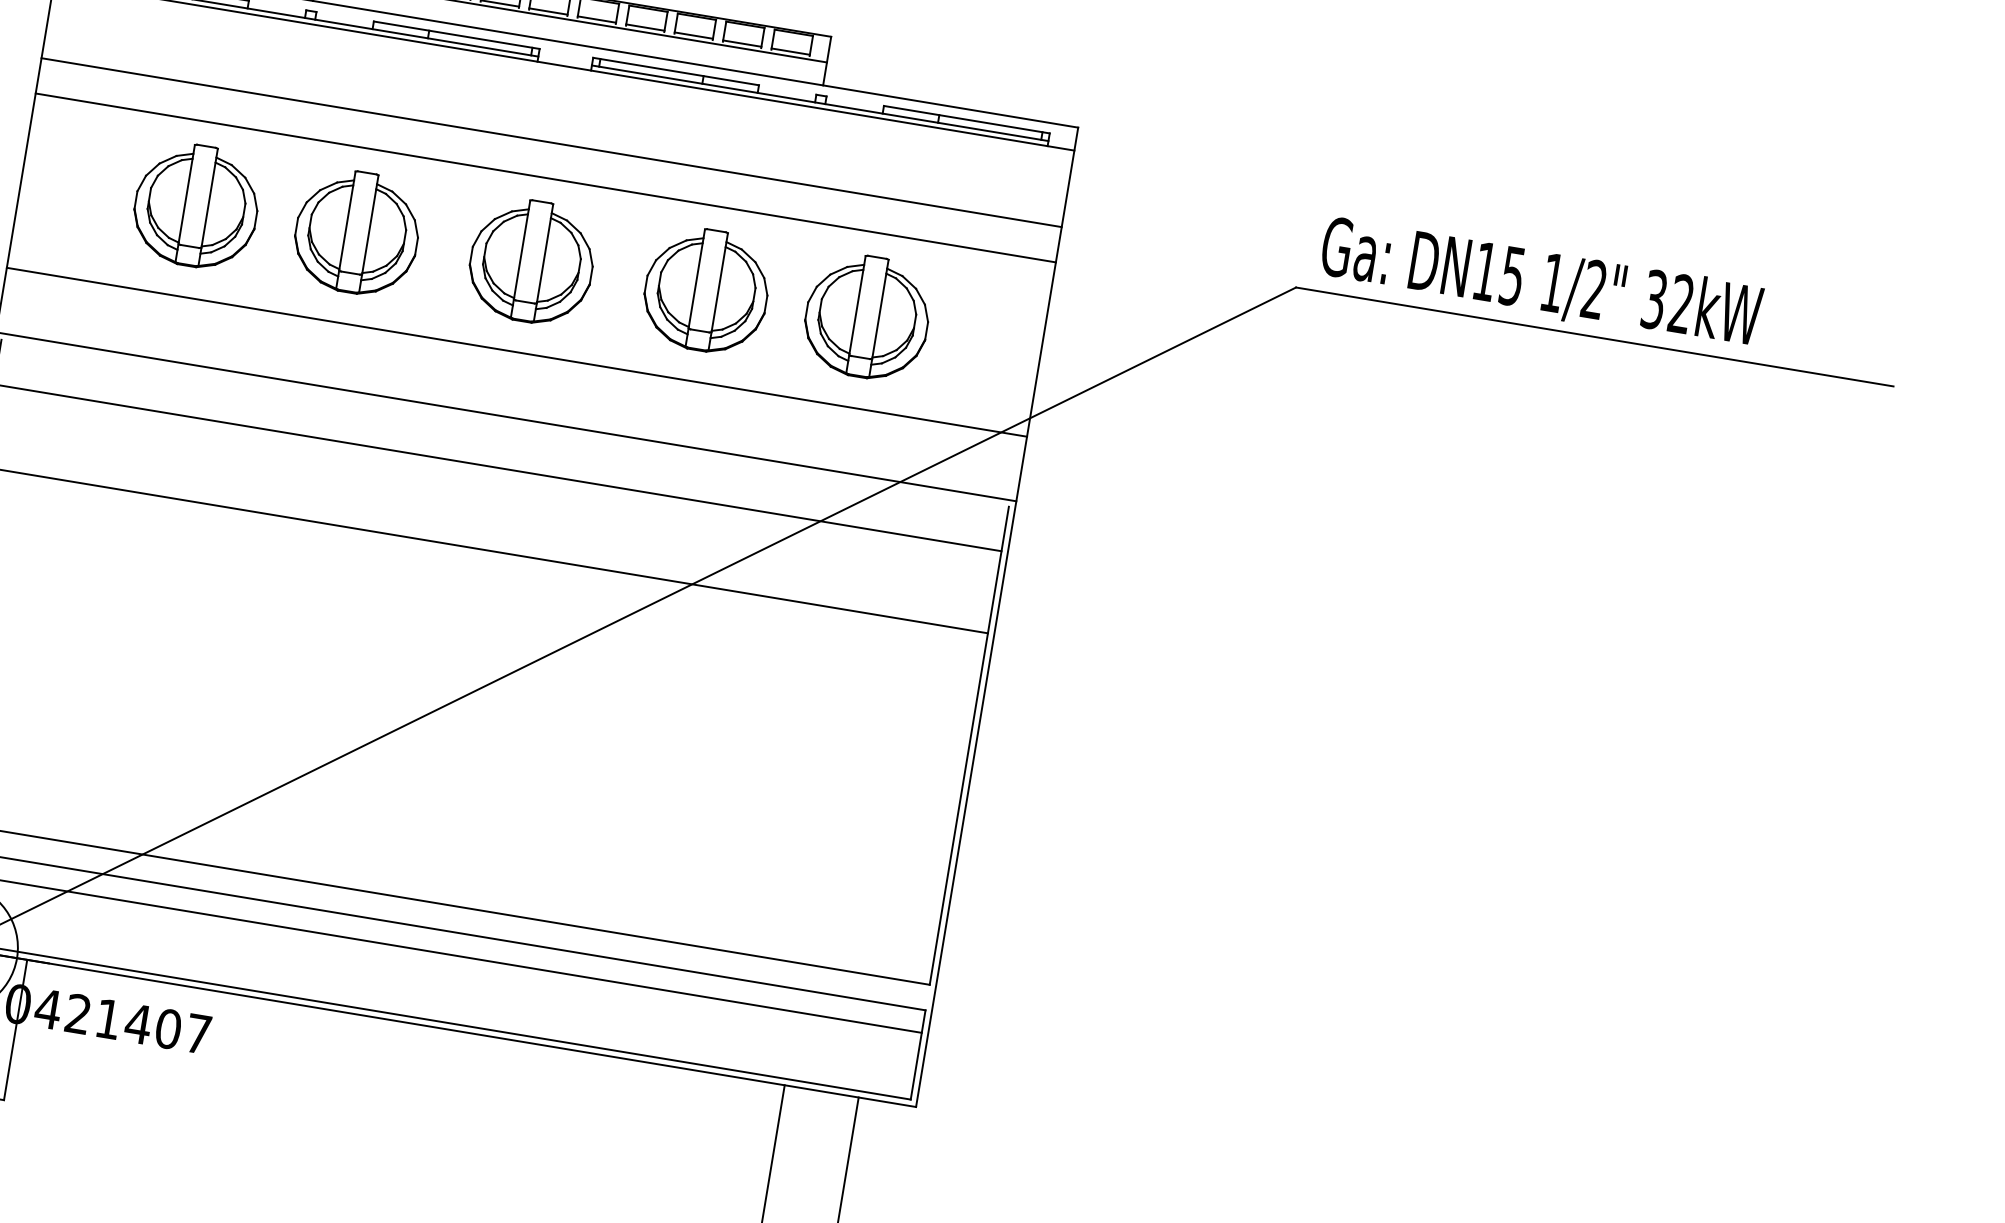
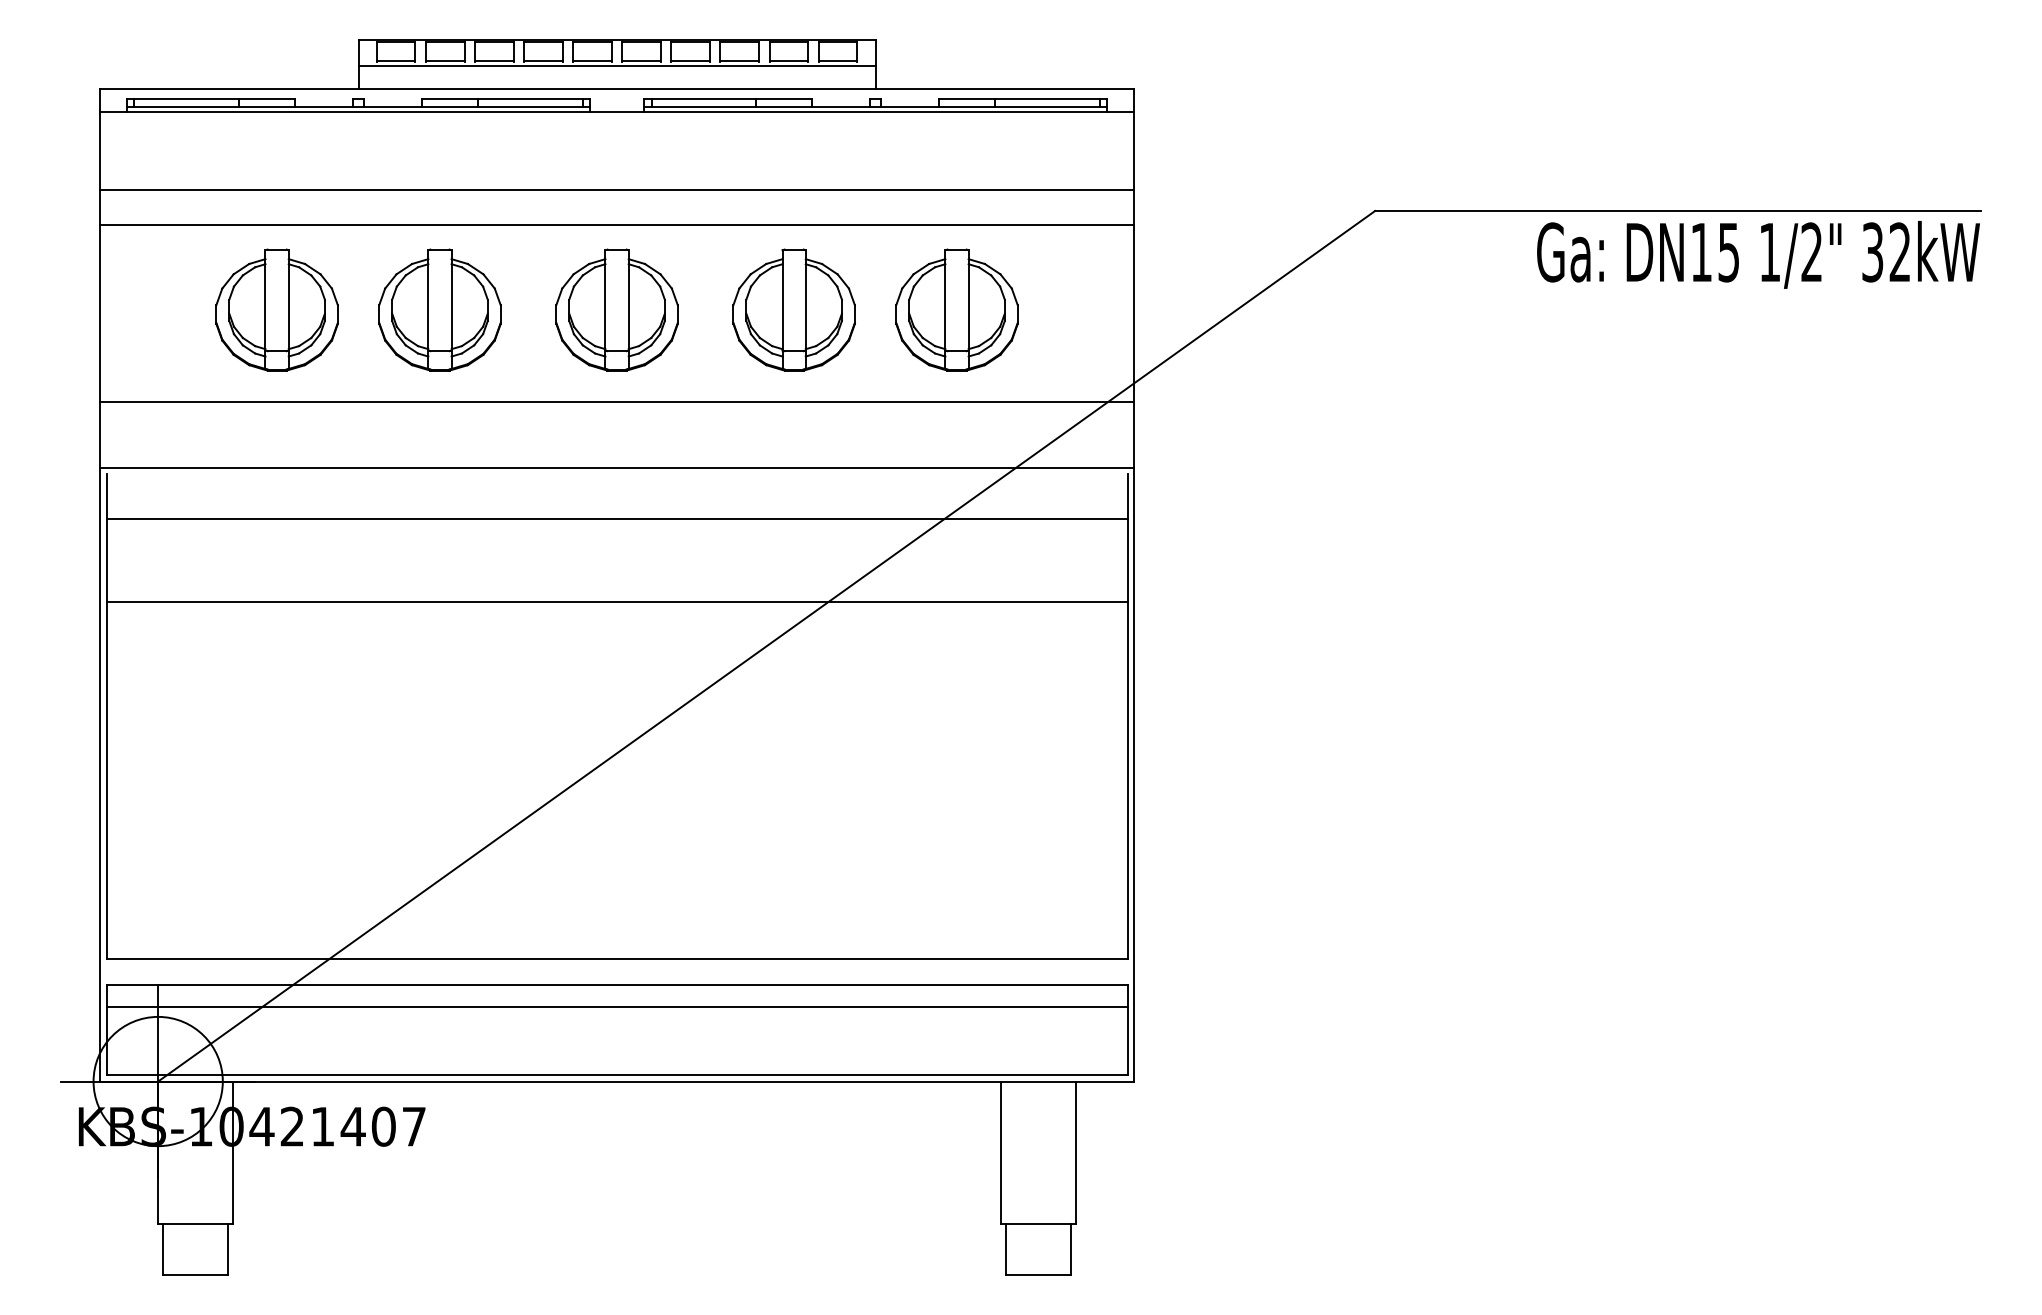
text: (1541, 283) -> (1758, 254), moved

